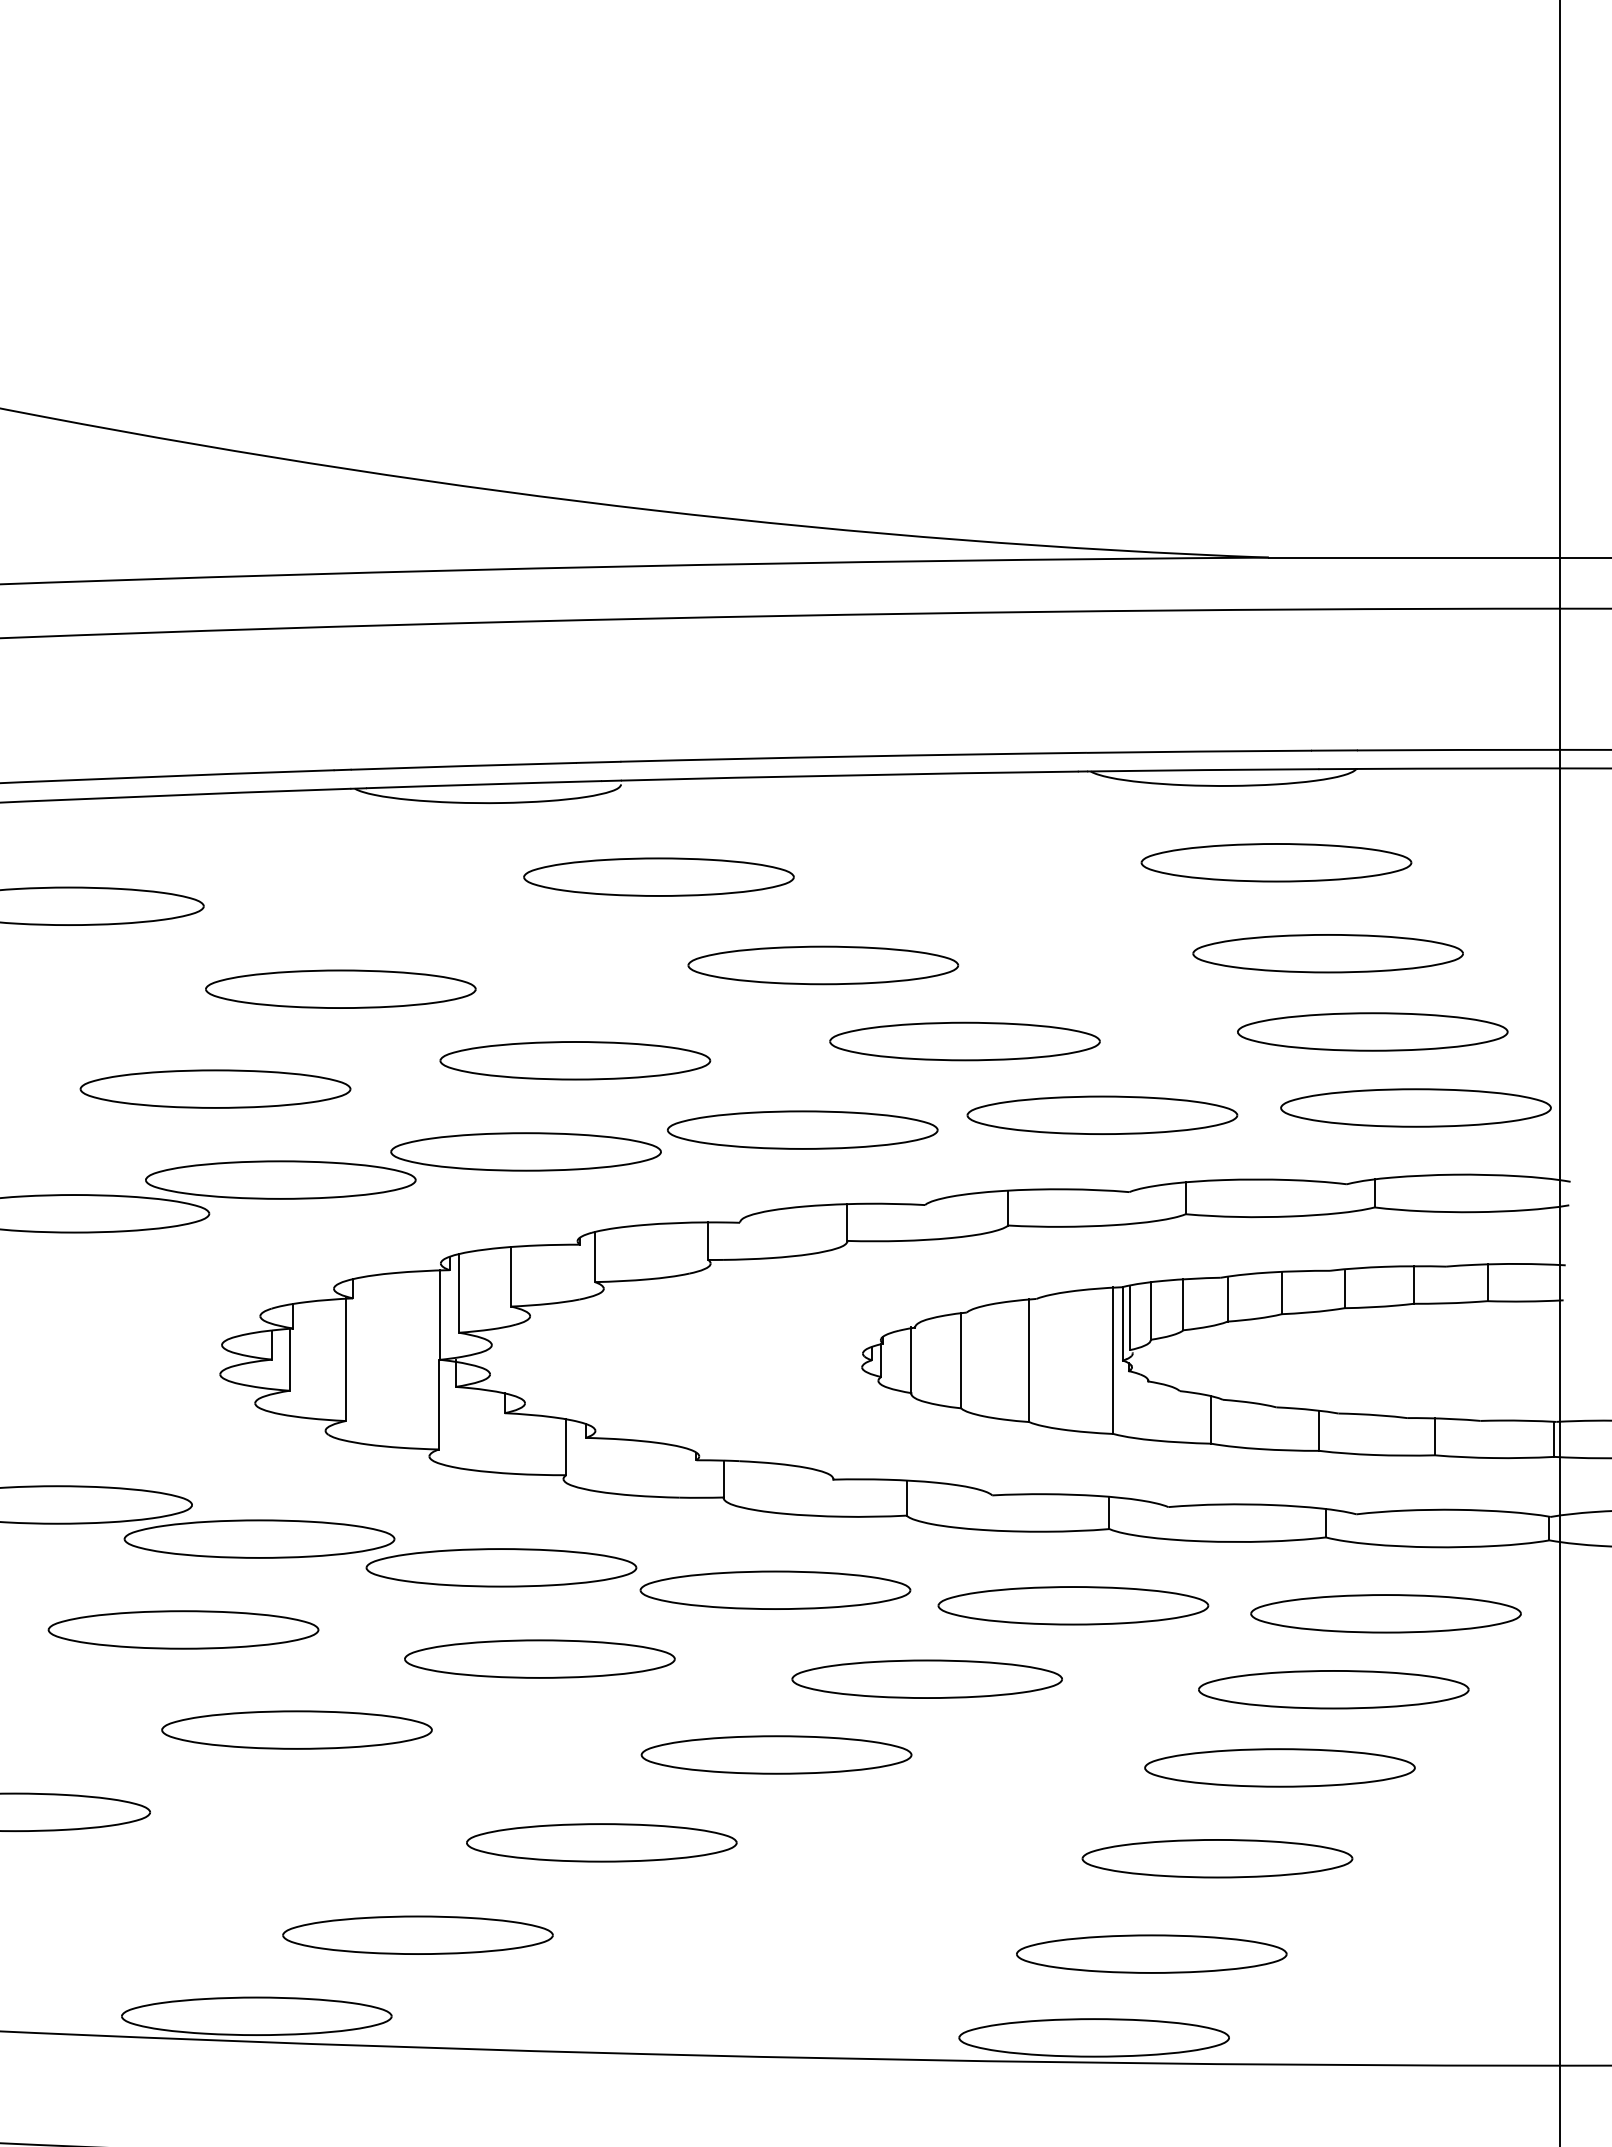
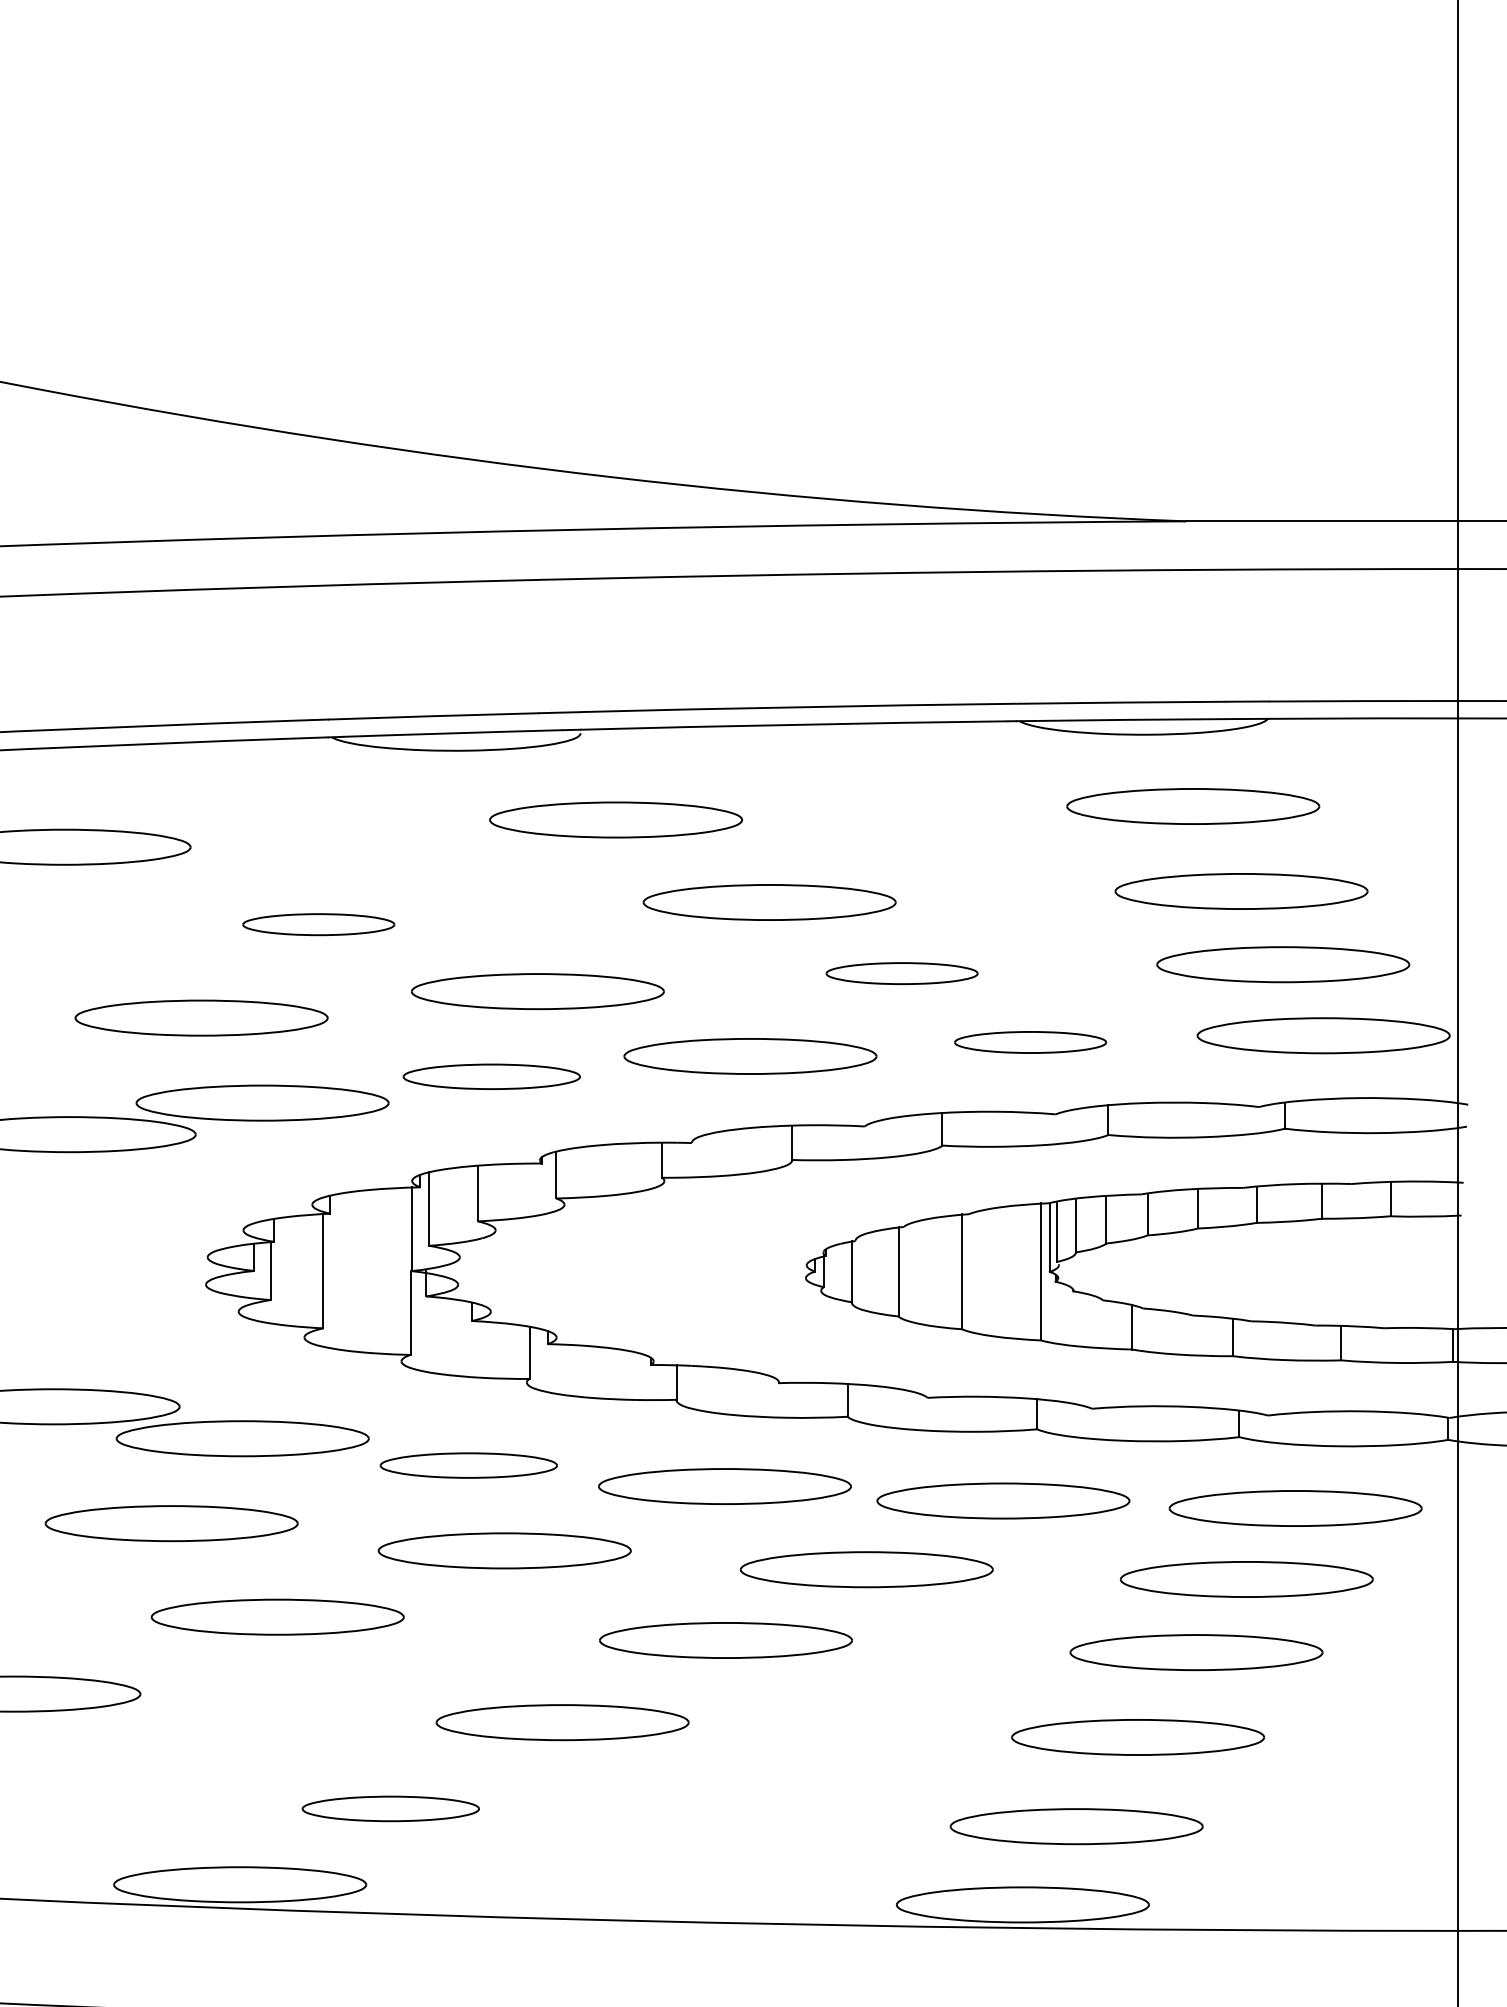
part: (340, 988) -> (318, 924), size x0.6
part: (964, 1041) -> (901, 973), size x0.6
part: (1102, 1114) -> (1030, 1041), size x0.6
part: (525, 1151) -> (491, 1076), size x0.7
part: (501, 1567) -> (468, 1465), size x0.7
part: (417, 1934) -> (390, 1808), size x0.7

